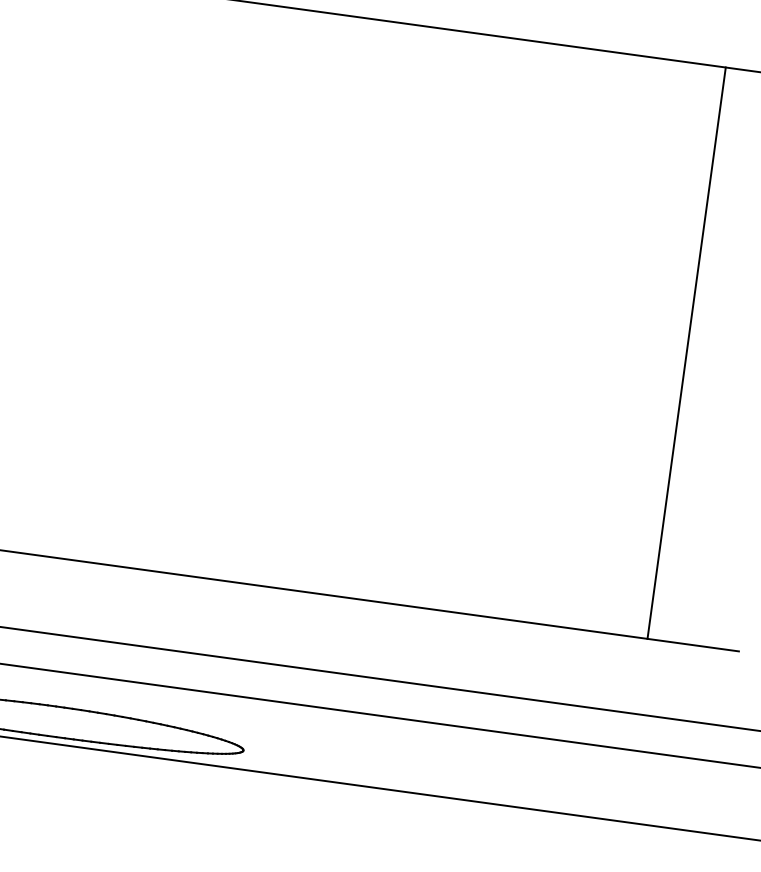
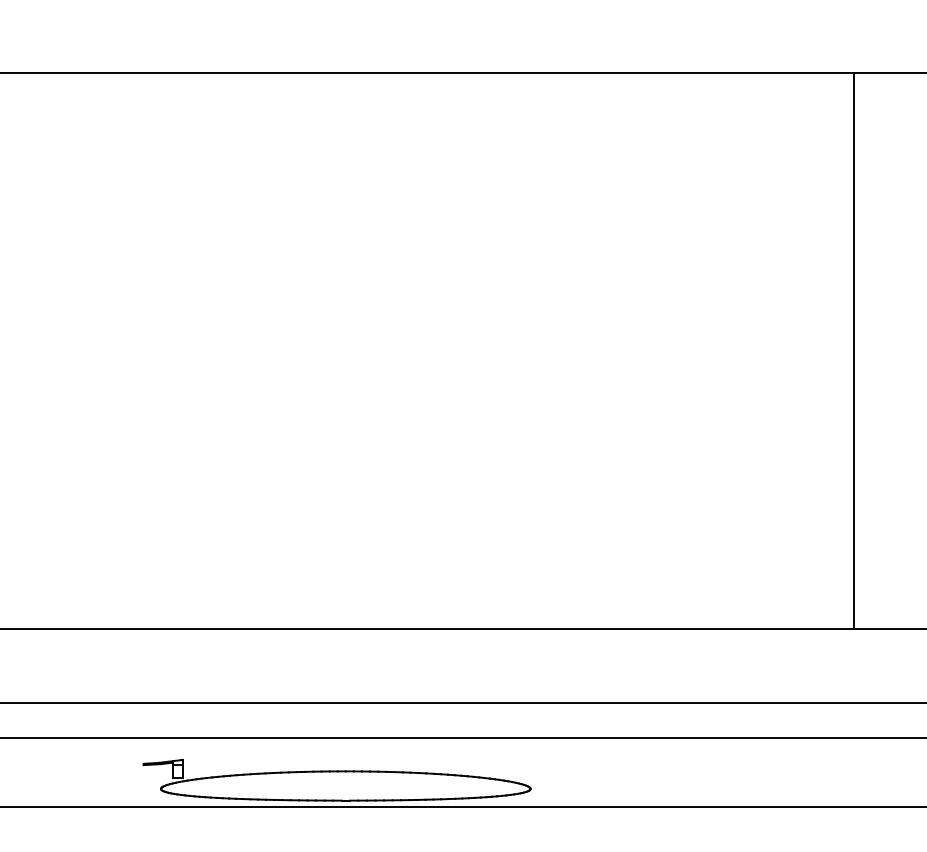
line: (686, 353) -> (854, 351), moved

